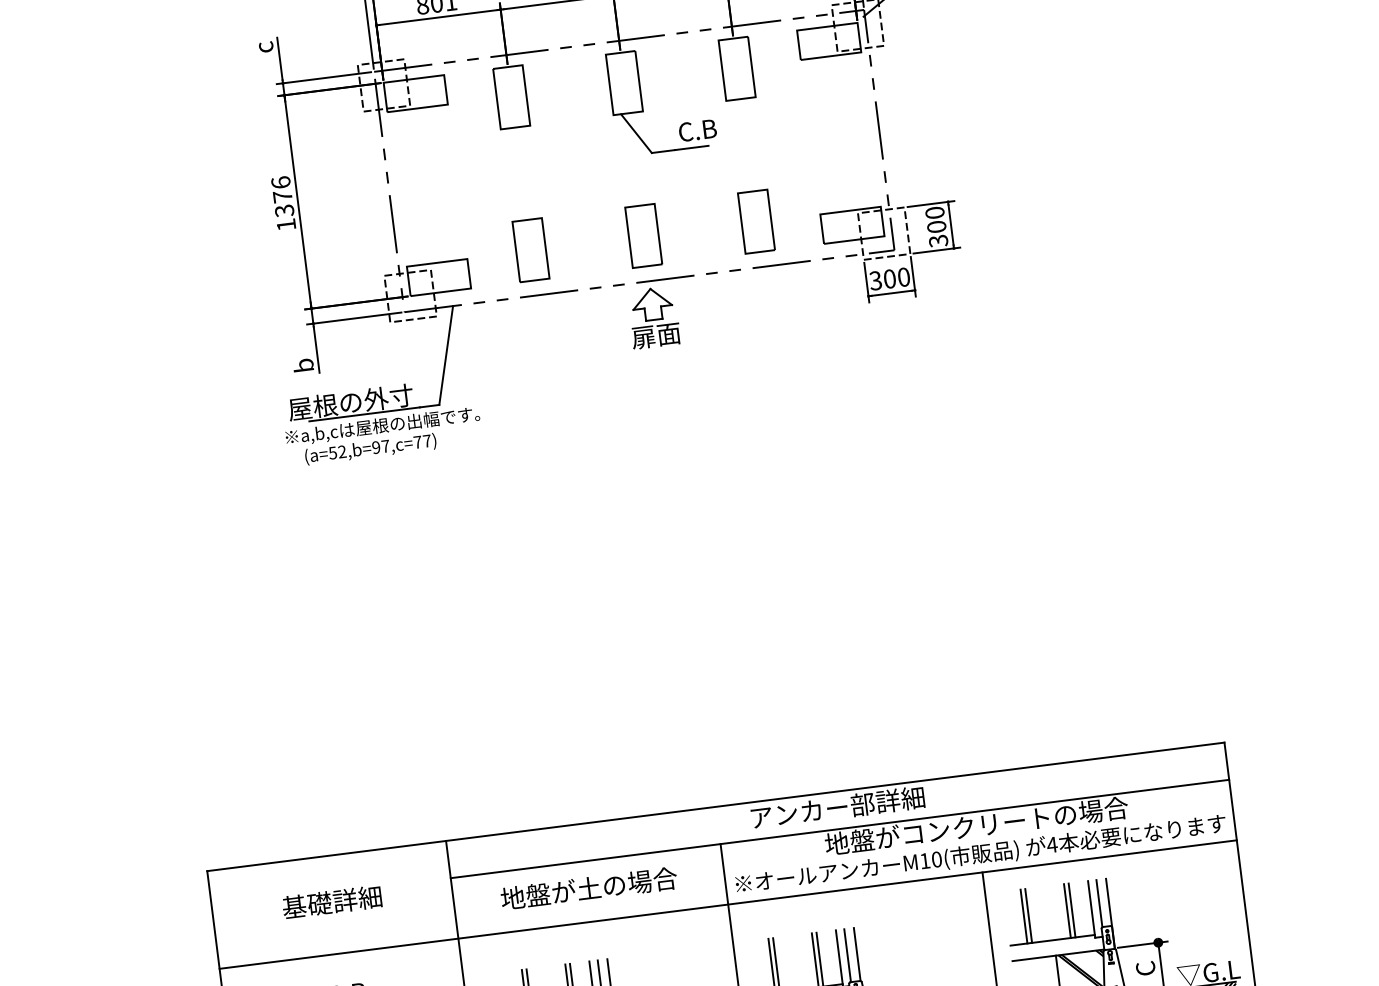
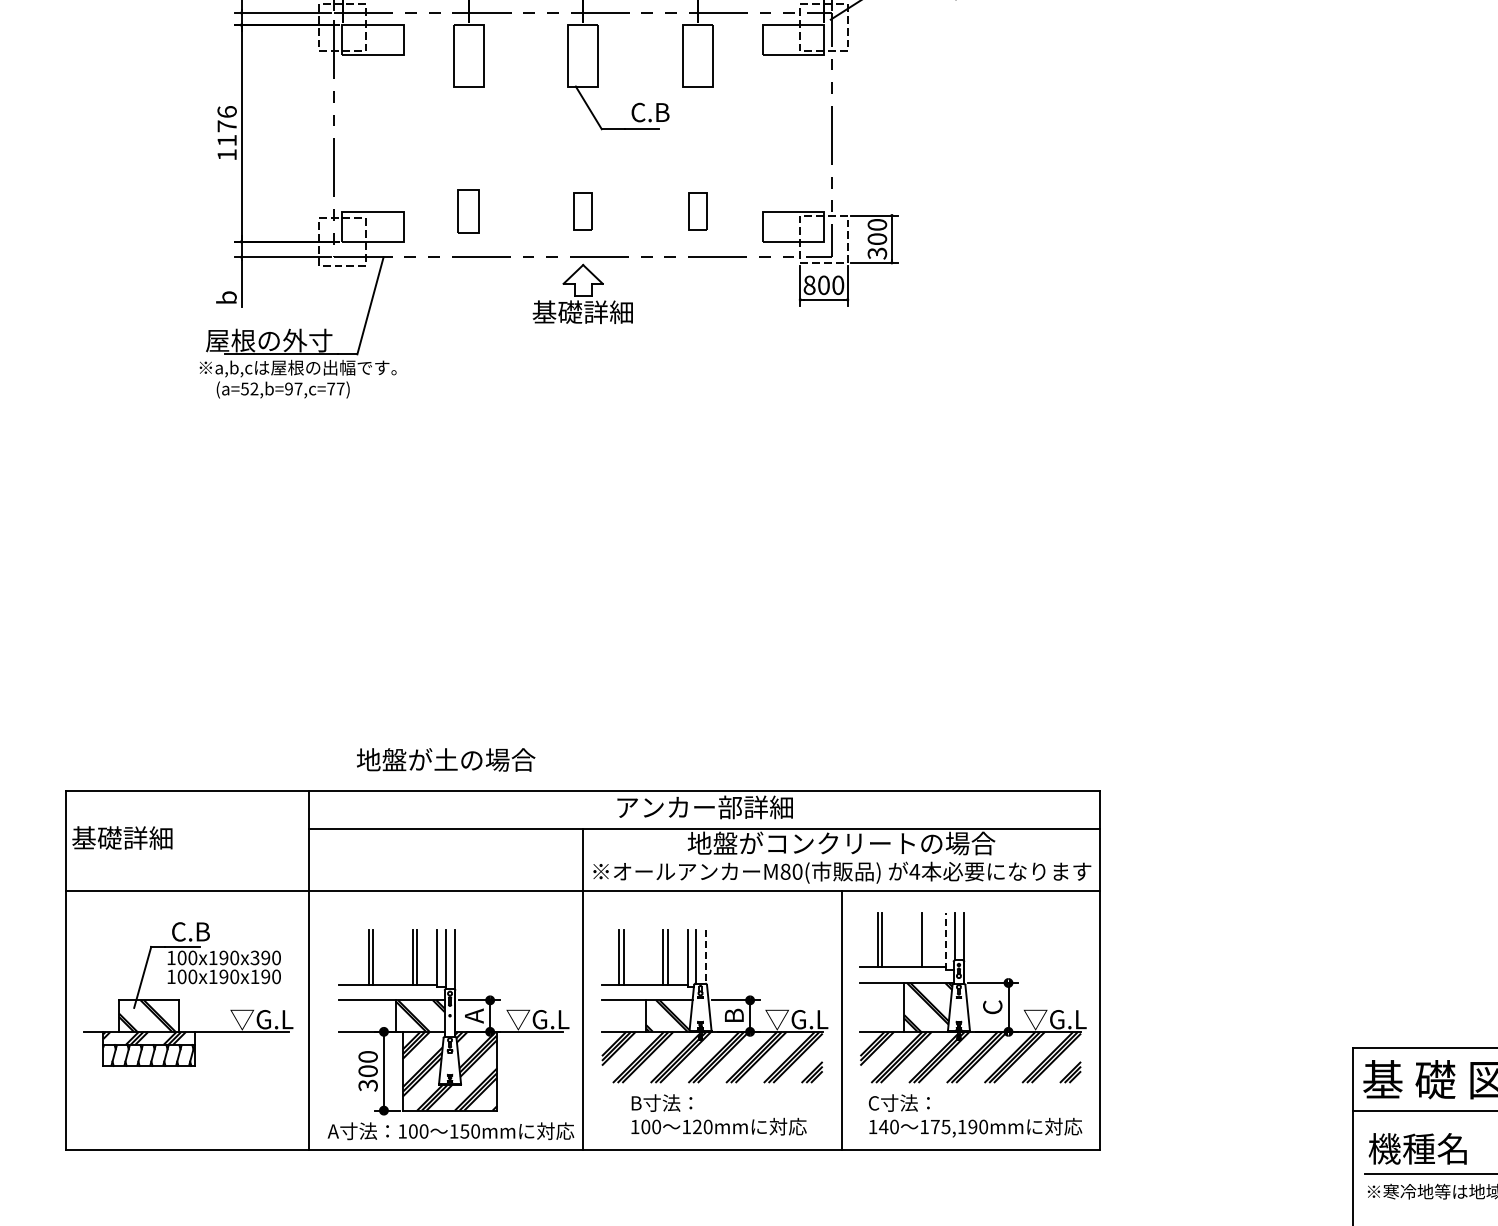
text: (283, 210) -> (226, 140), 1376 -> 1176
part: (756, 221) -> (697, 210), size x0.6
part: (642, 235) -> (582, 210), size x0.6
part: (530, 249) -> (468, 210), size x0.7
text: (875, 280) -> (809, 284), 300 -> 800
text: (655, 335) -> (582, 312), 扉面 -> 基礎詳細
text: (924, 860) -> (785, 871), M10( -> M80(
text: (589, 888) -> (446, 759), moved
text: (332, 901) -> (122, 837), moved
line: (1092, 909) -> (946, 941), solid -> dashed
line: (1072, 910) -> (926, 939), removed
line: (856, 954) -> (705, 956), solid -> dashed

